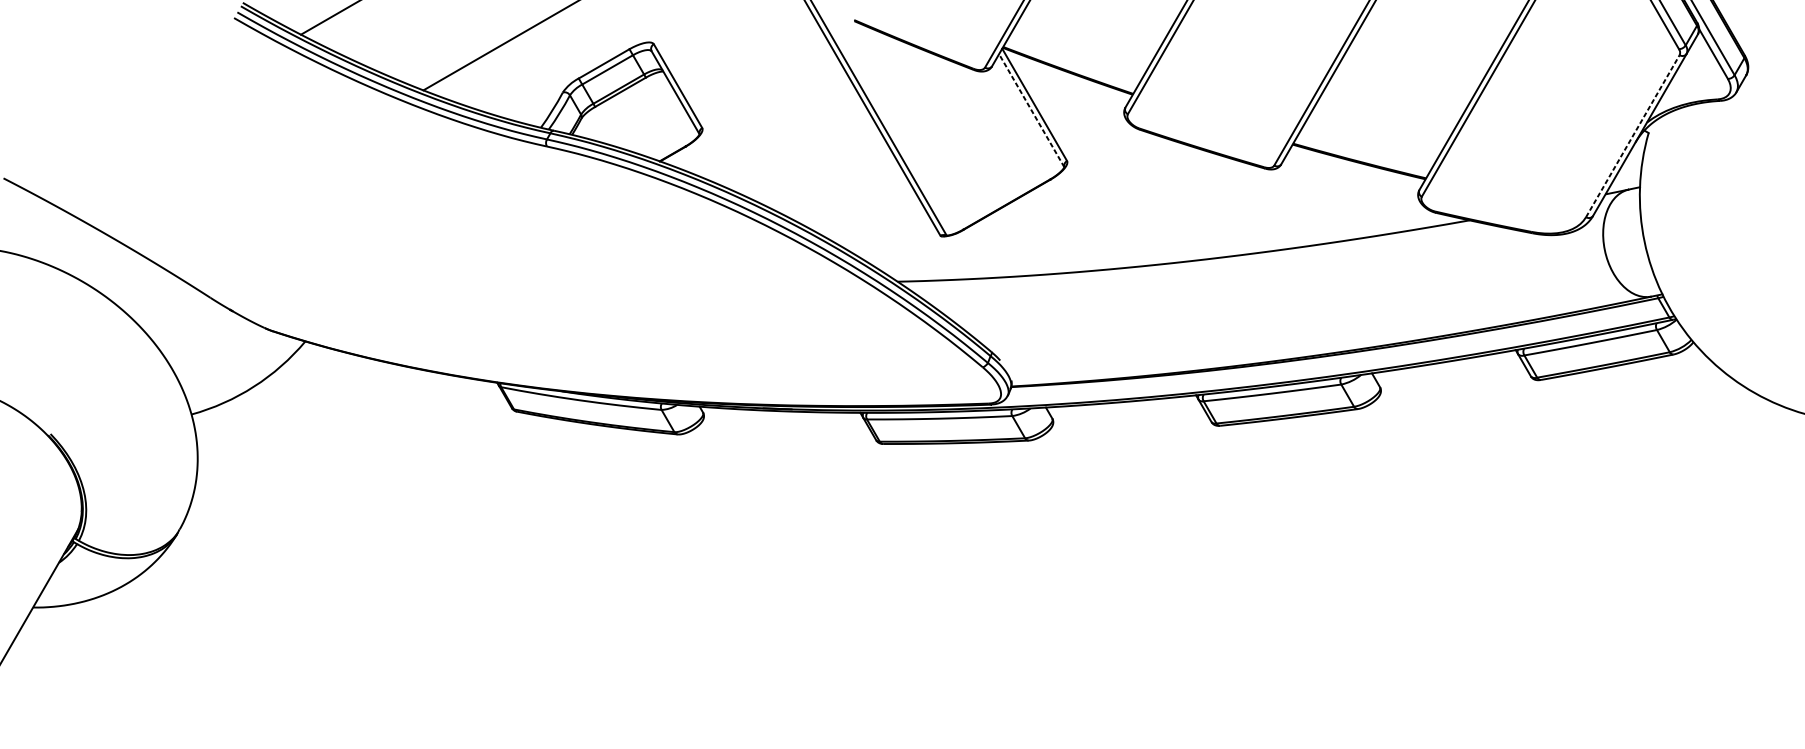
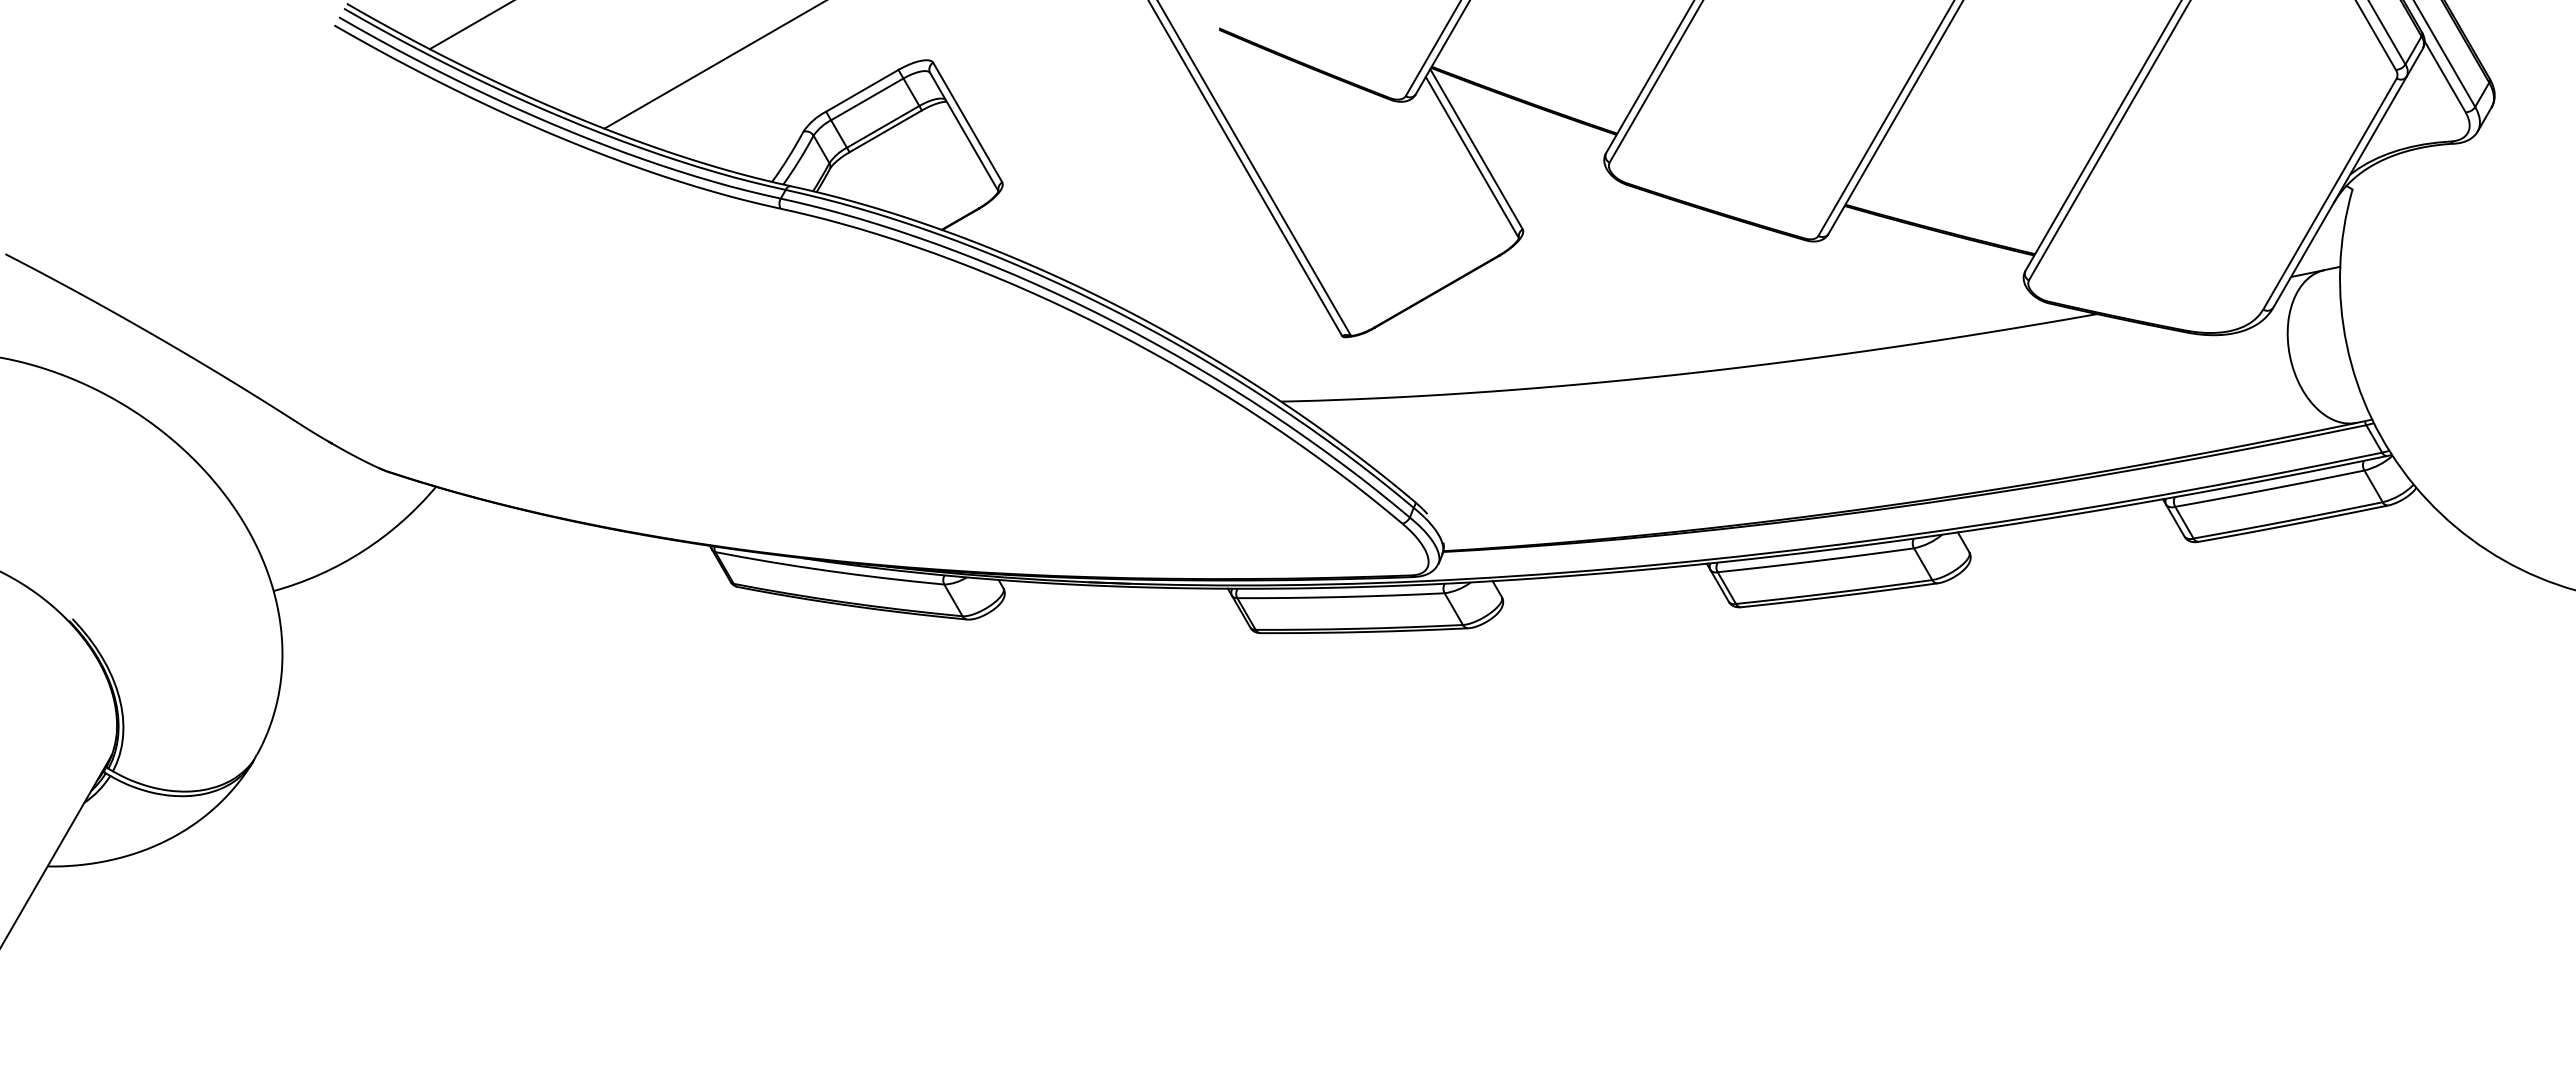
line: (1031, 110) -> (1472, 157), dashed -> solid
line: (1633, 135) -> (2330, 193), dashed -> solid

